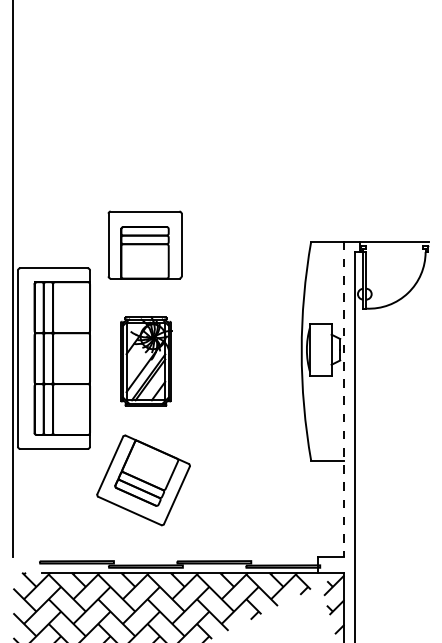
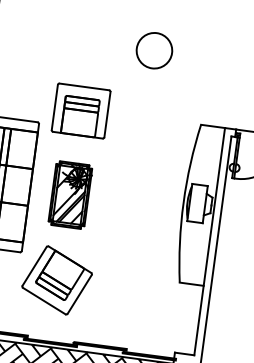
circle: (233, 148) -> (154, 50), added
line: (344, 399) -> (209, 241), dashed -> solid

